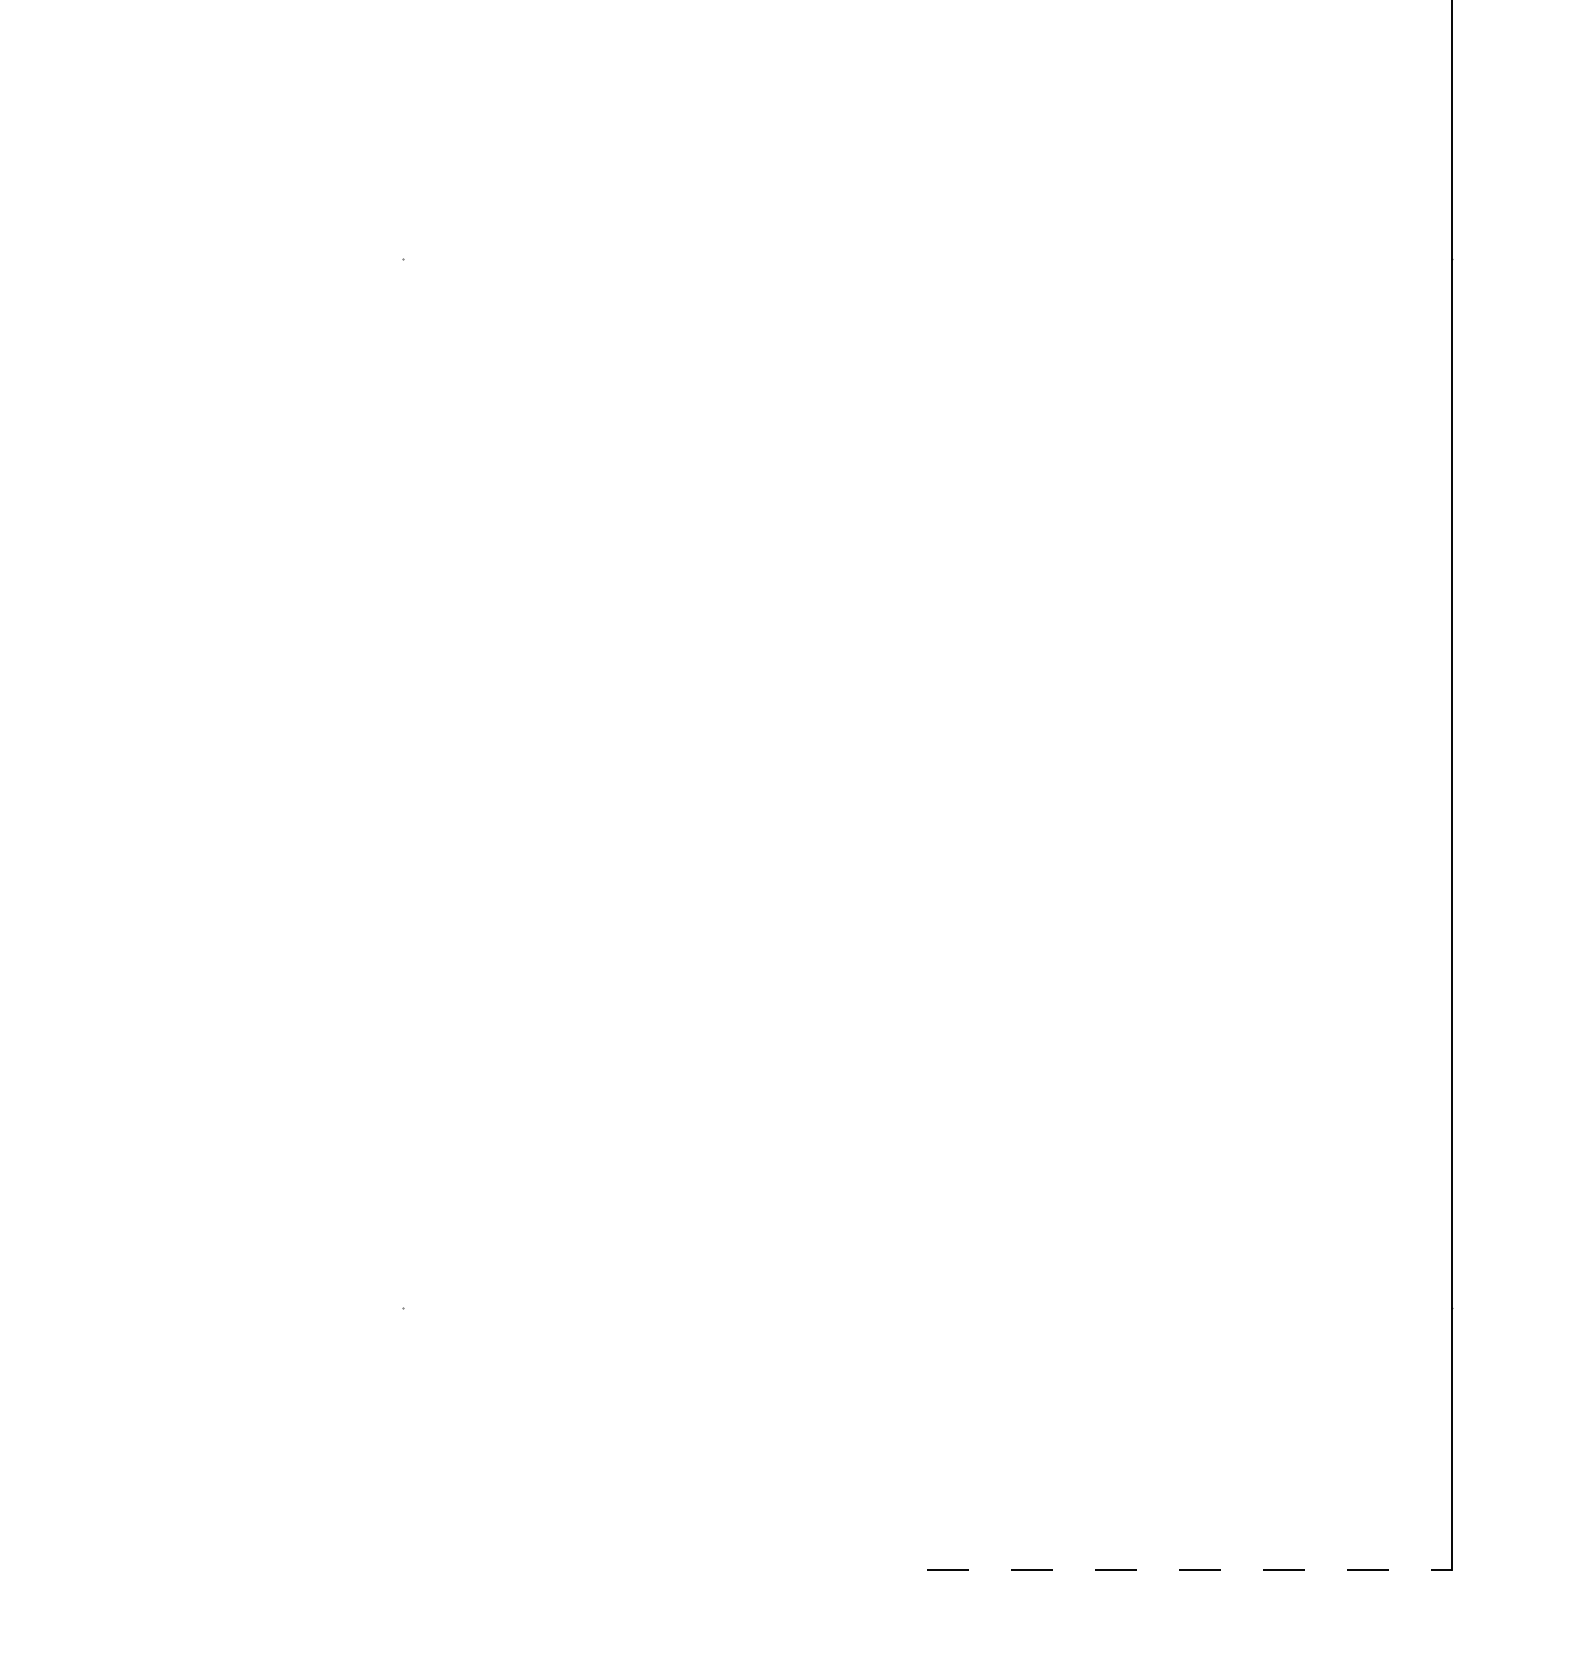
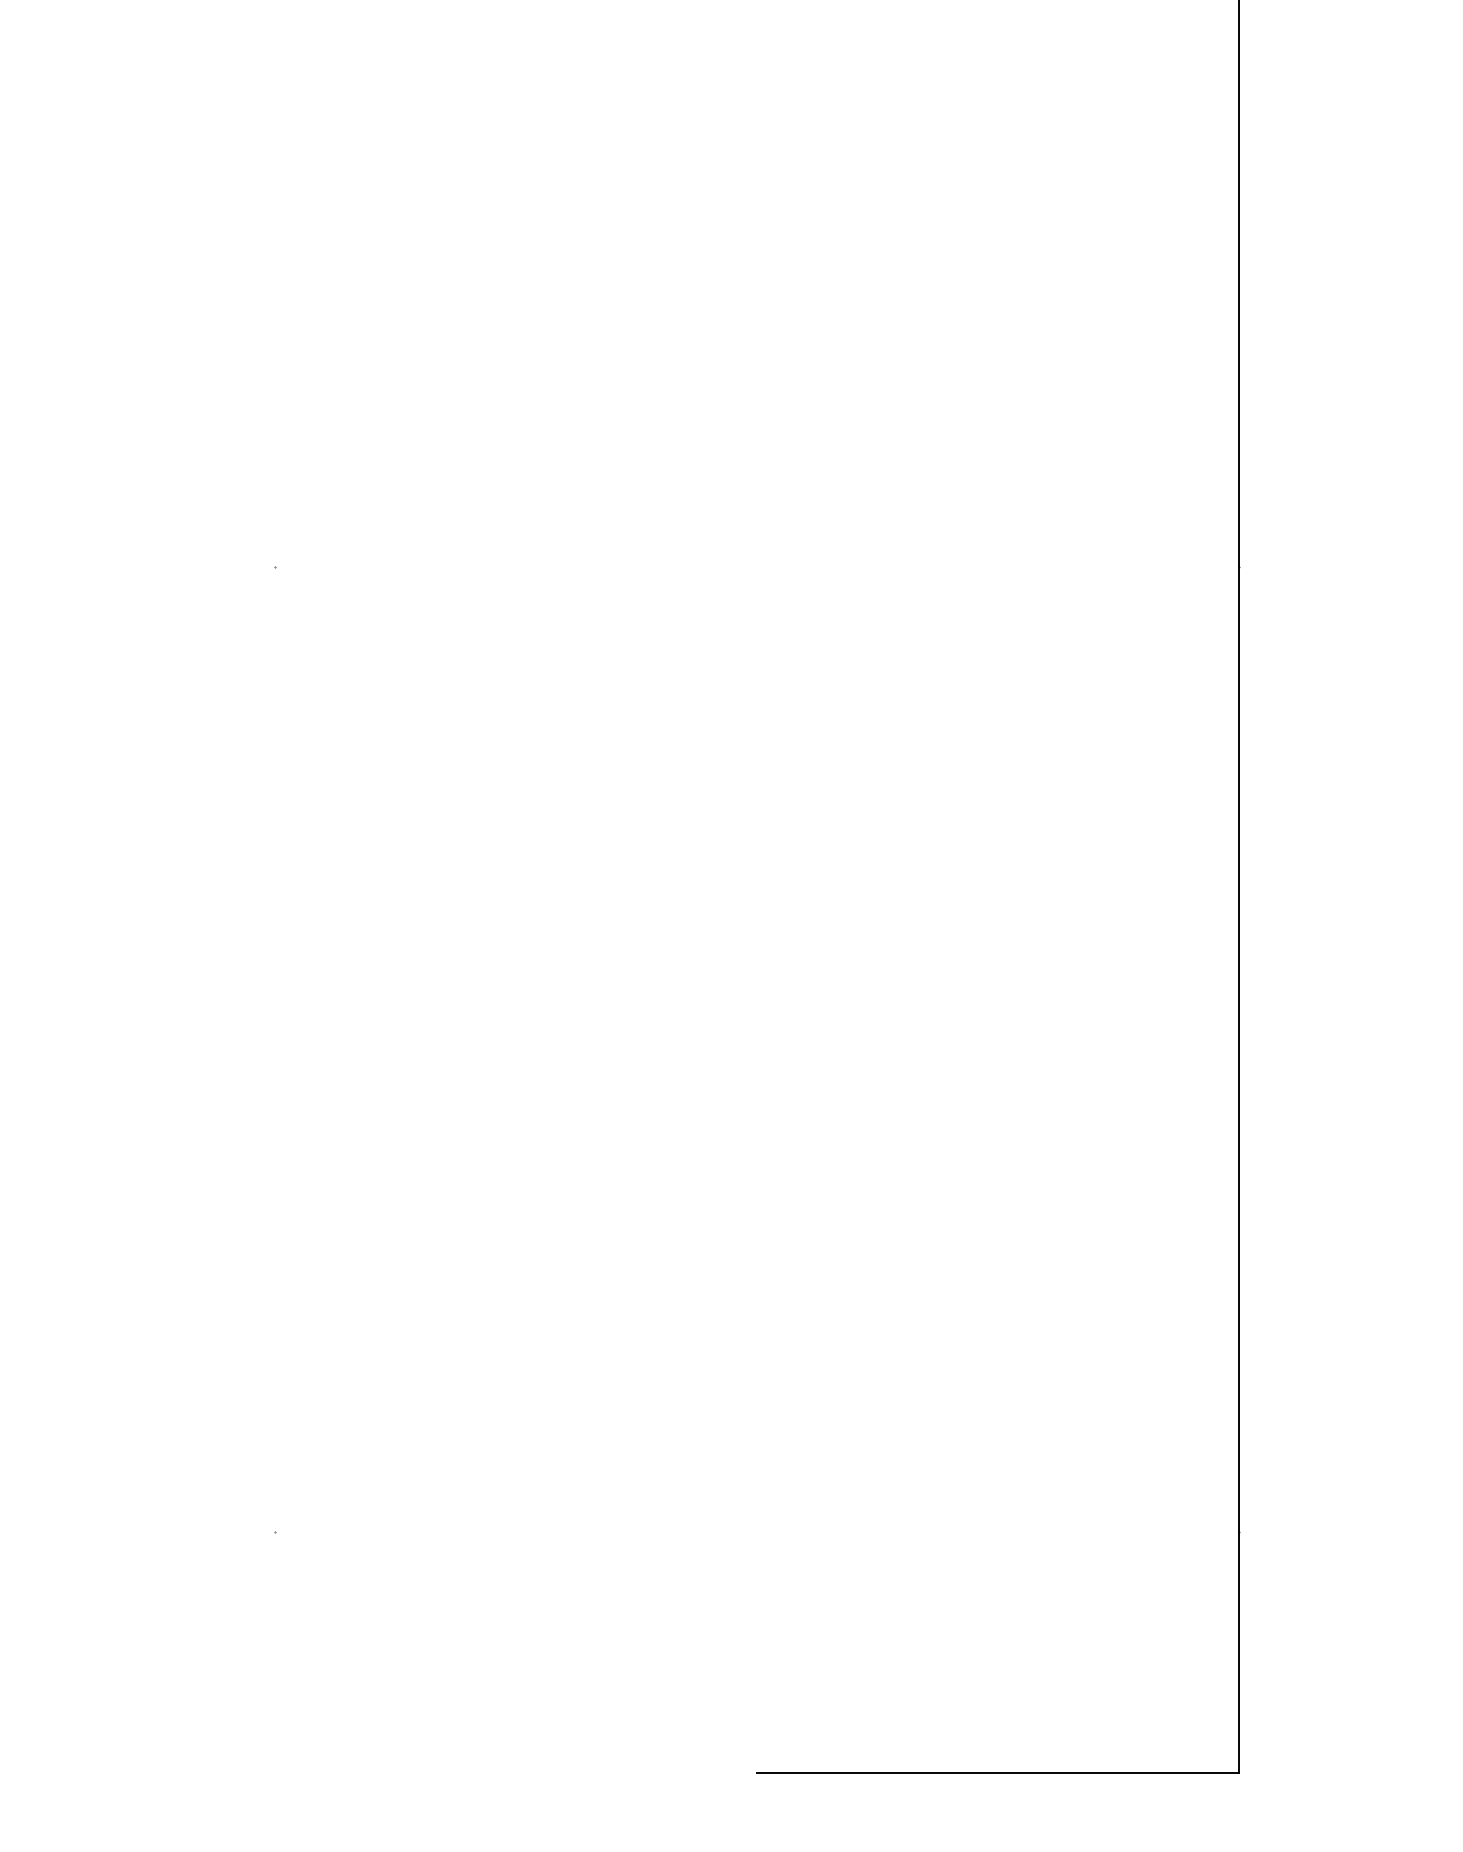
line: (1190, 1570) -> (998, 1772), dashed -> solid

